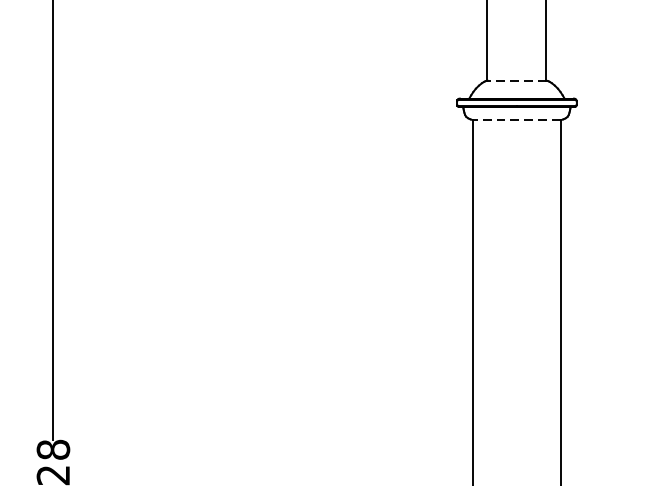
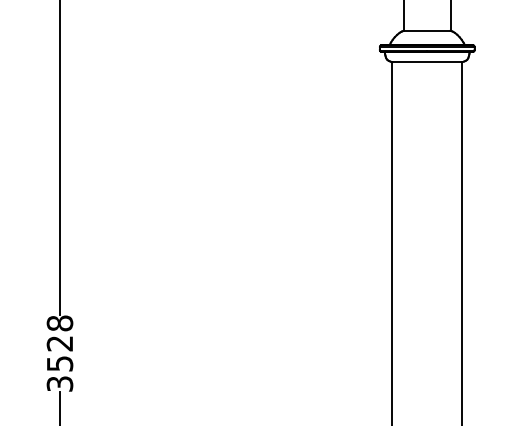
line: (515, 80) -> (426, 30), dashed -> solid
line: (517, 120) -> (427, 62), dashed -> solid

